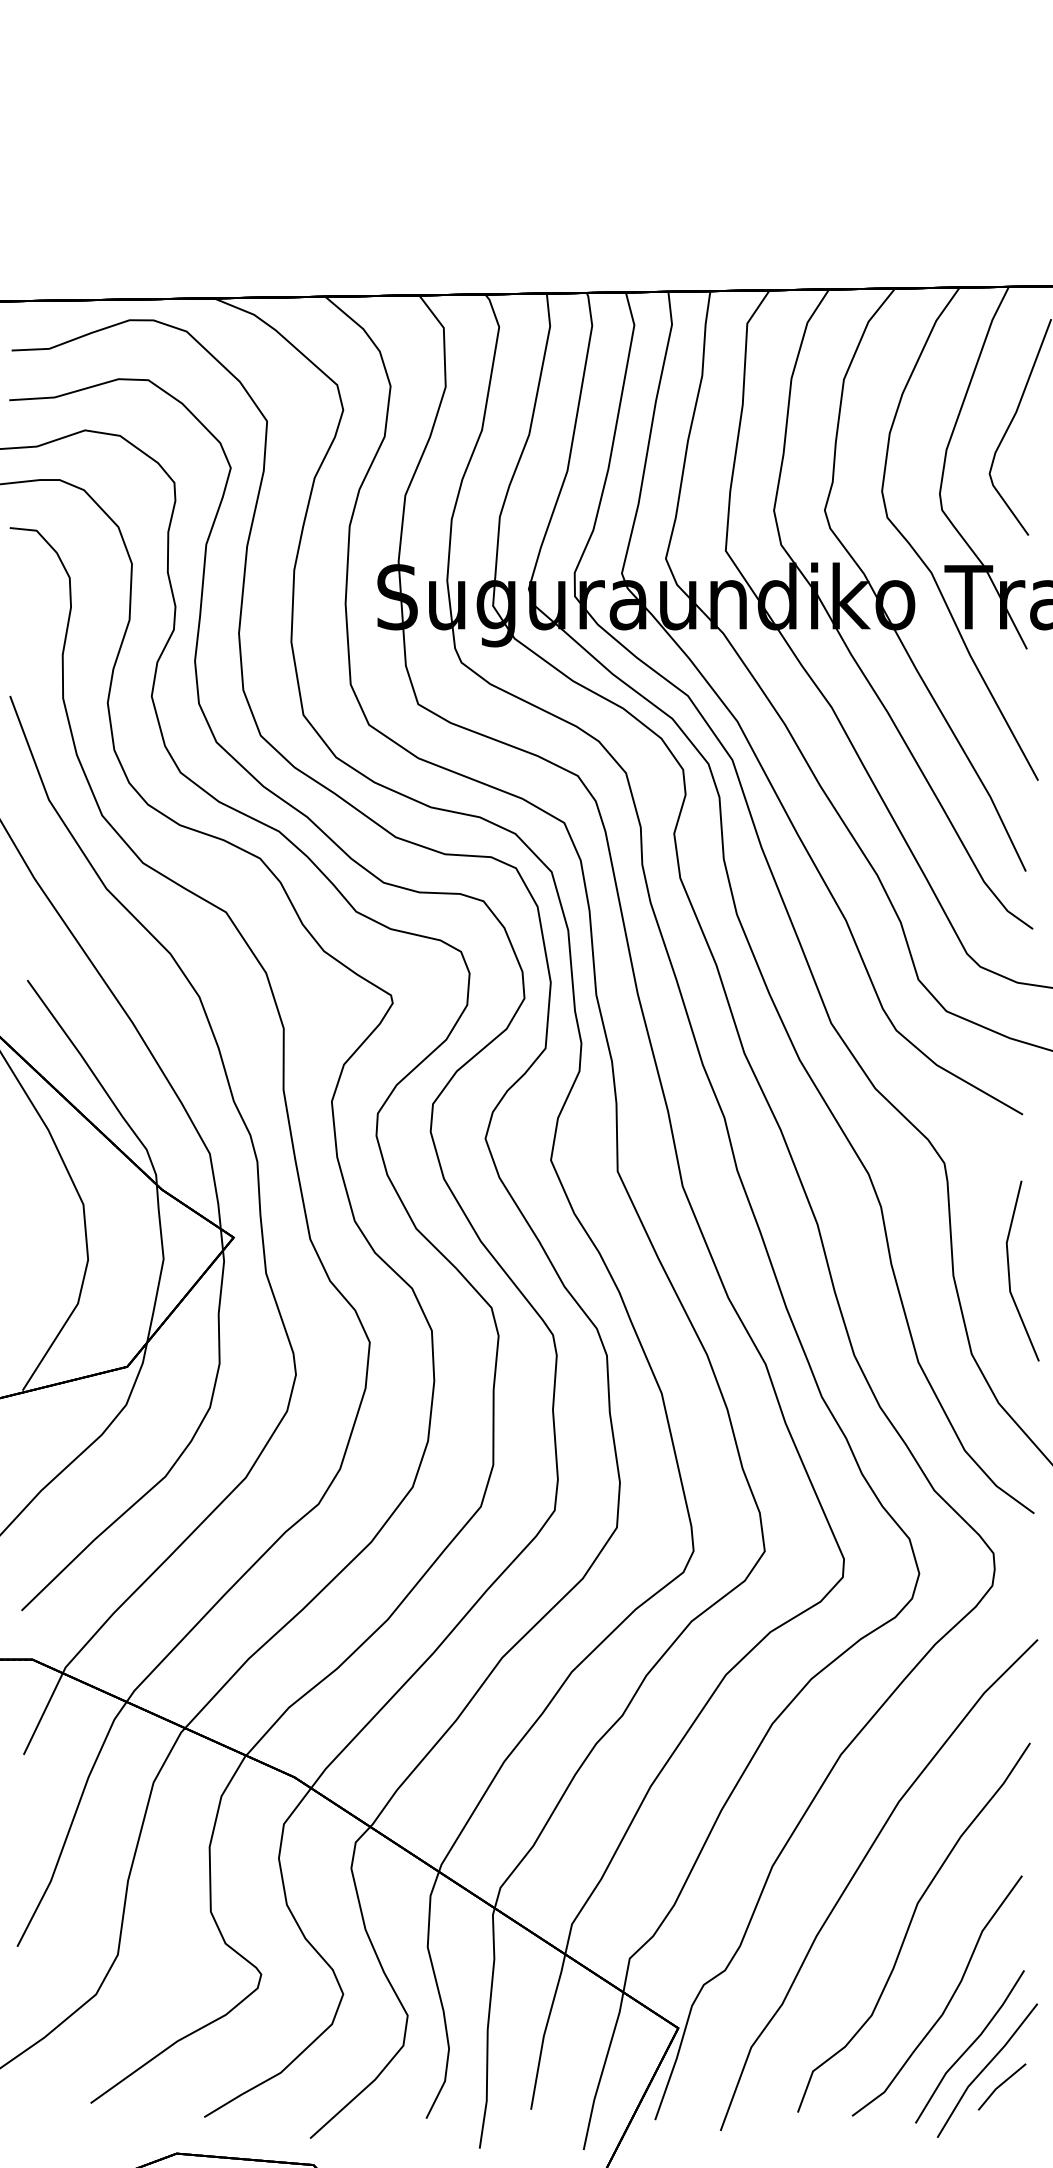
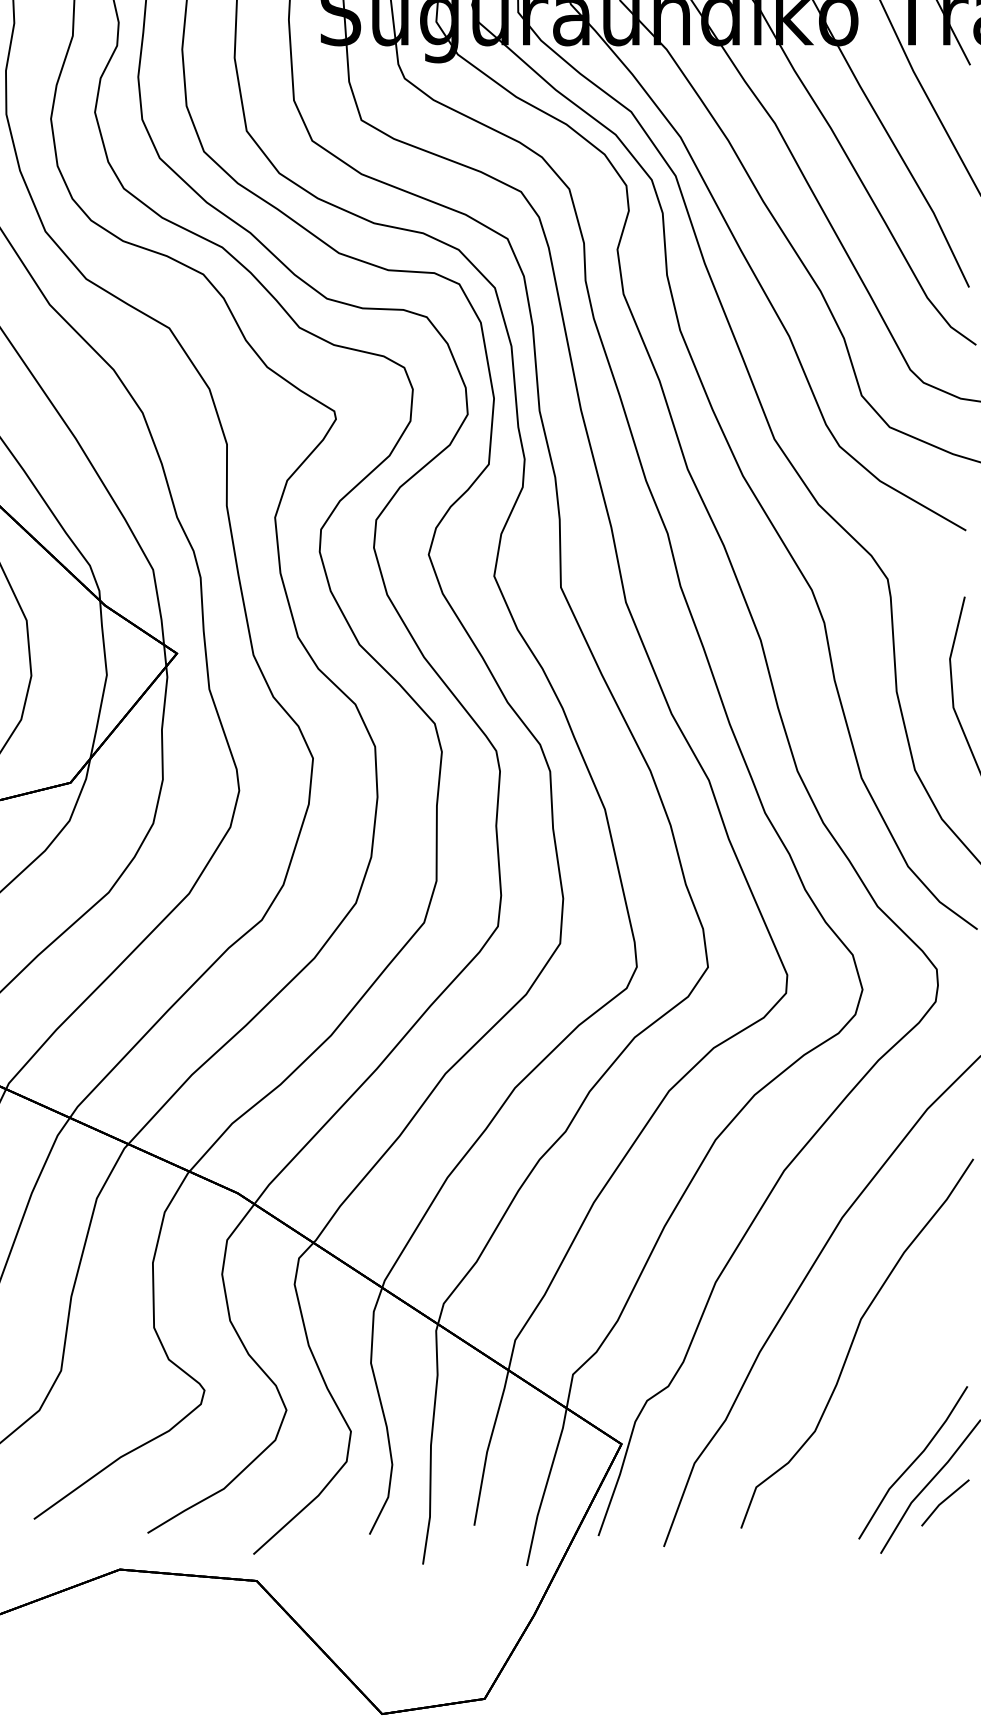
curve: (948, 2001) -> (891, 1417), removed

